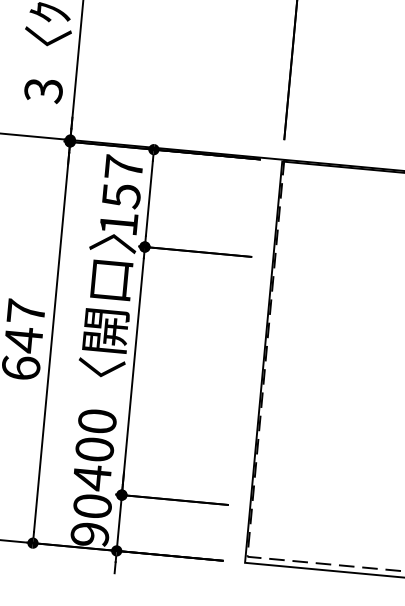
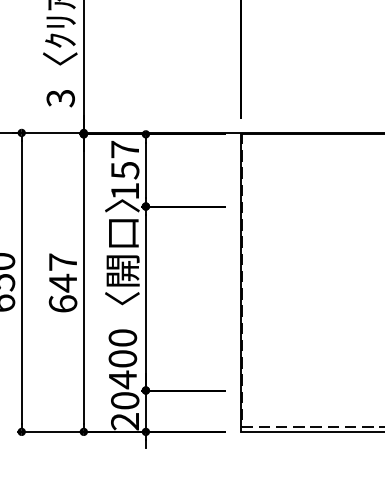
text: (90, 534) -> (125, 421), 90 -> 20

